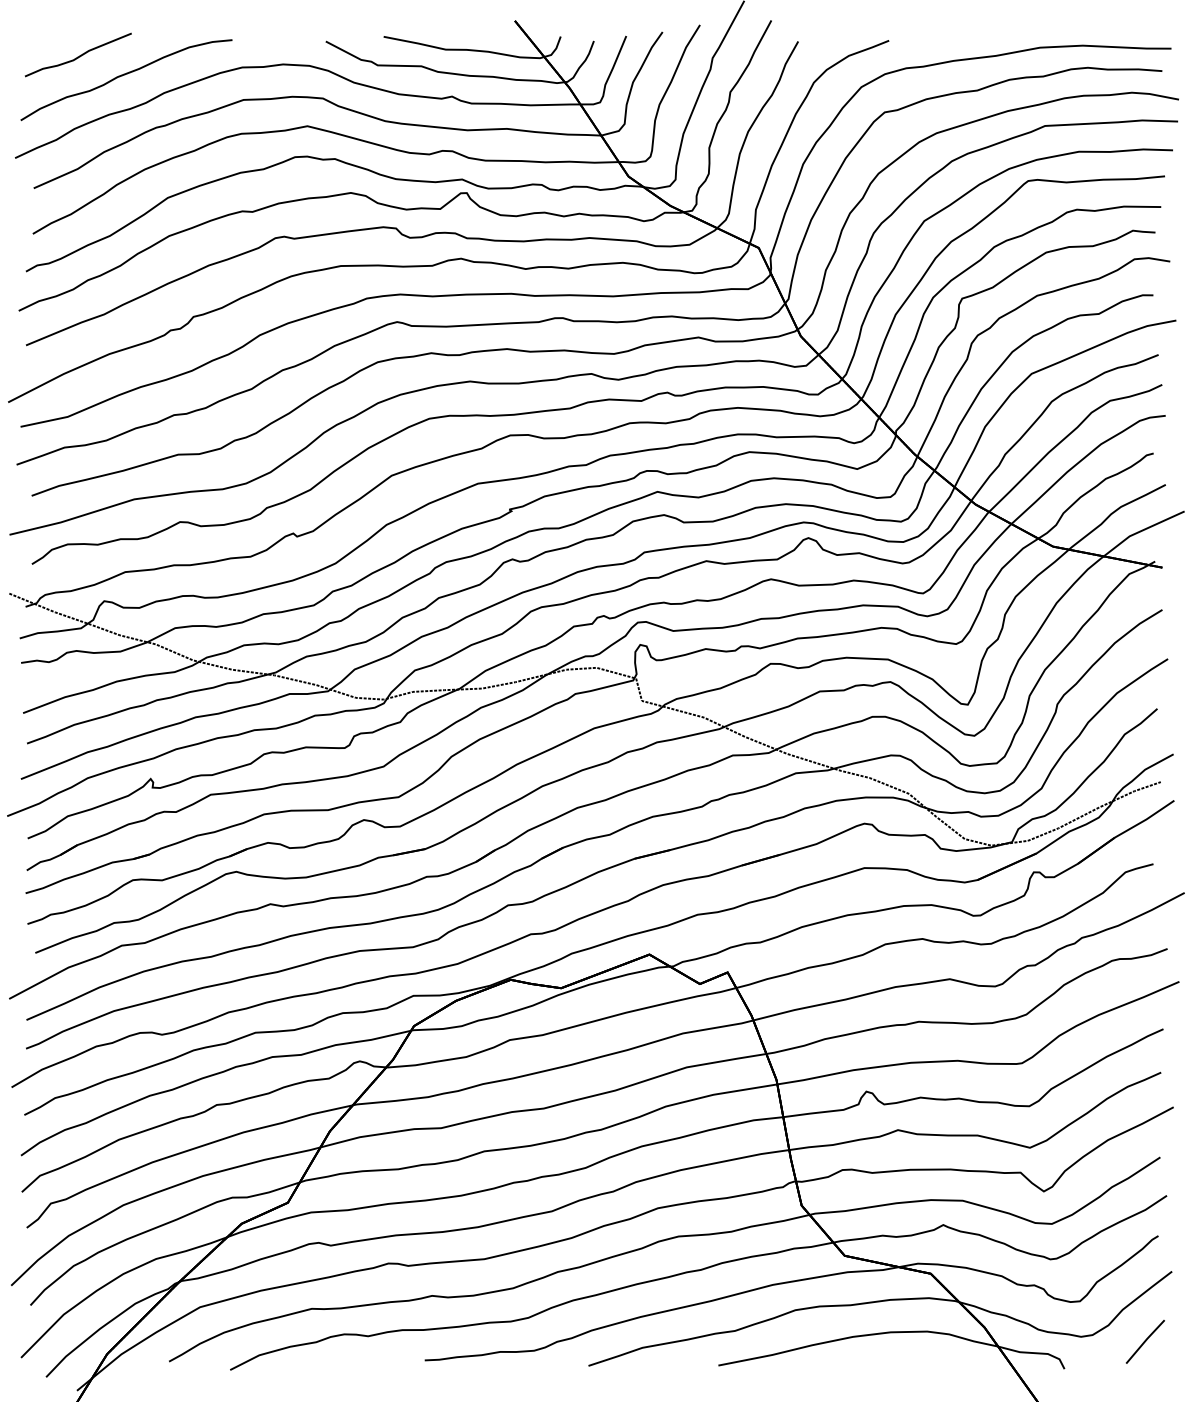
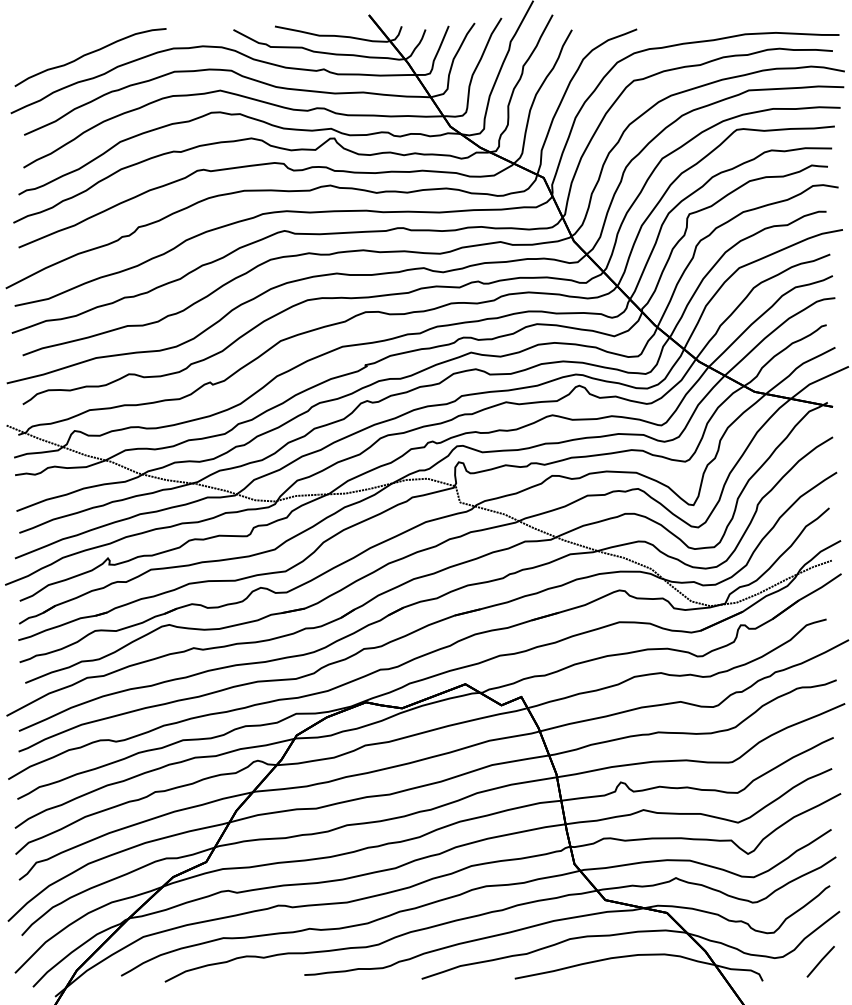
curve: (78, 54) -> (56, 39), removed

